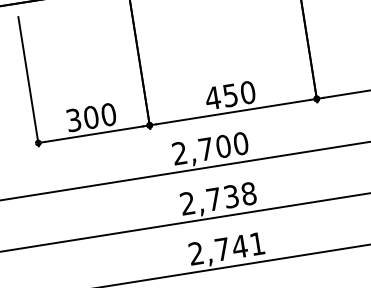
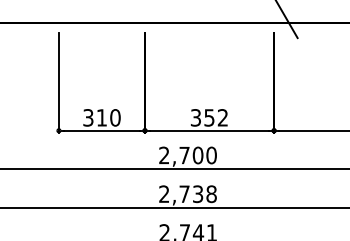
text: (230, 94) -> (209, 117), 450 -> 352
text: (90, 117) -> (101, 117), 300 -> 310

